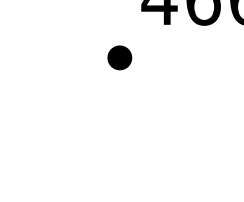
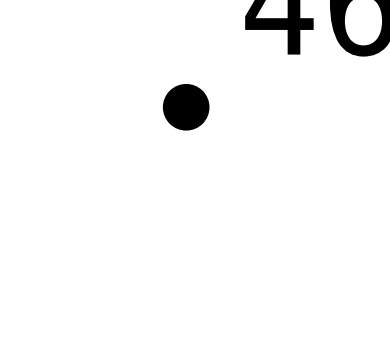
part: (119, 57) -> (185, 106), moved

